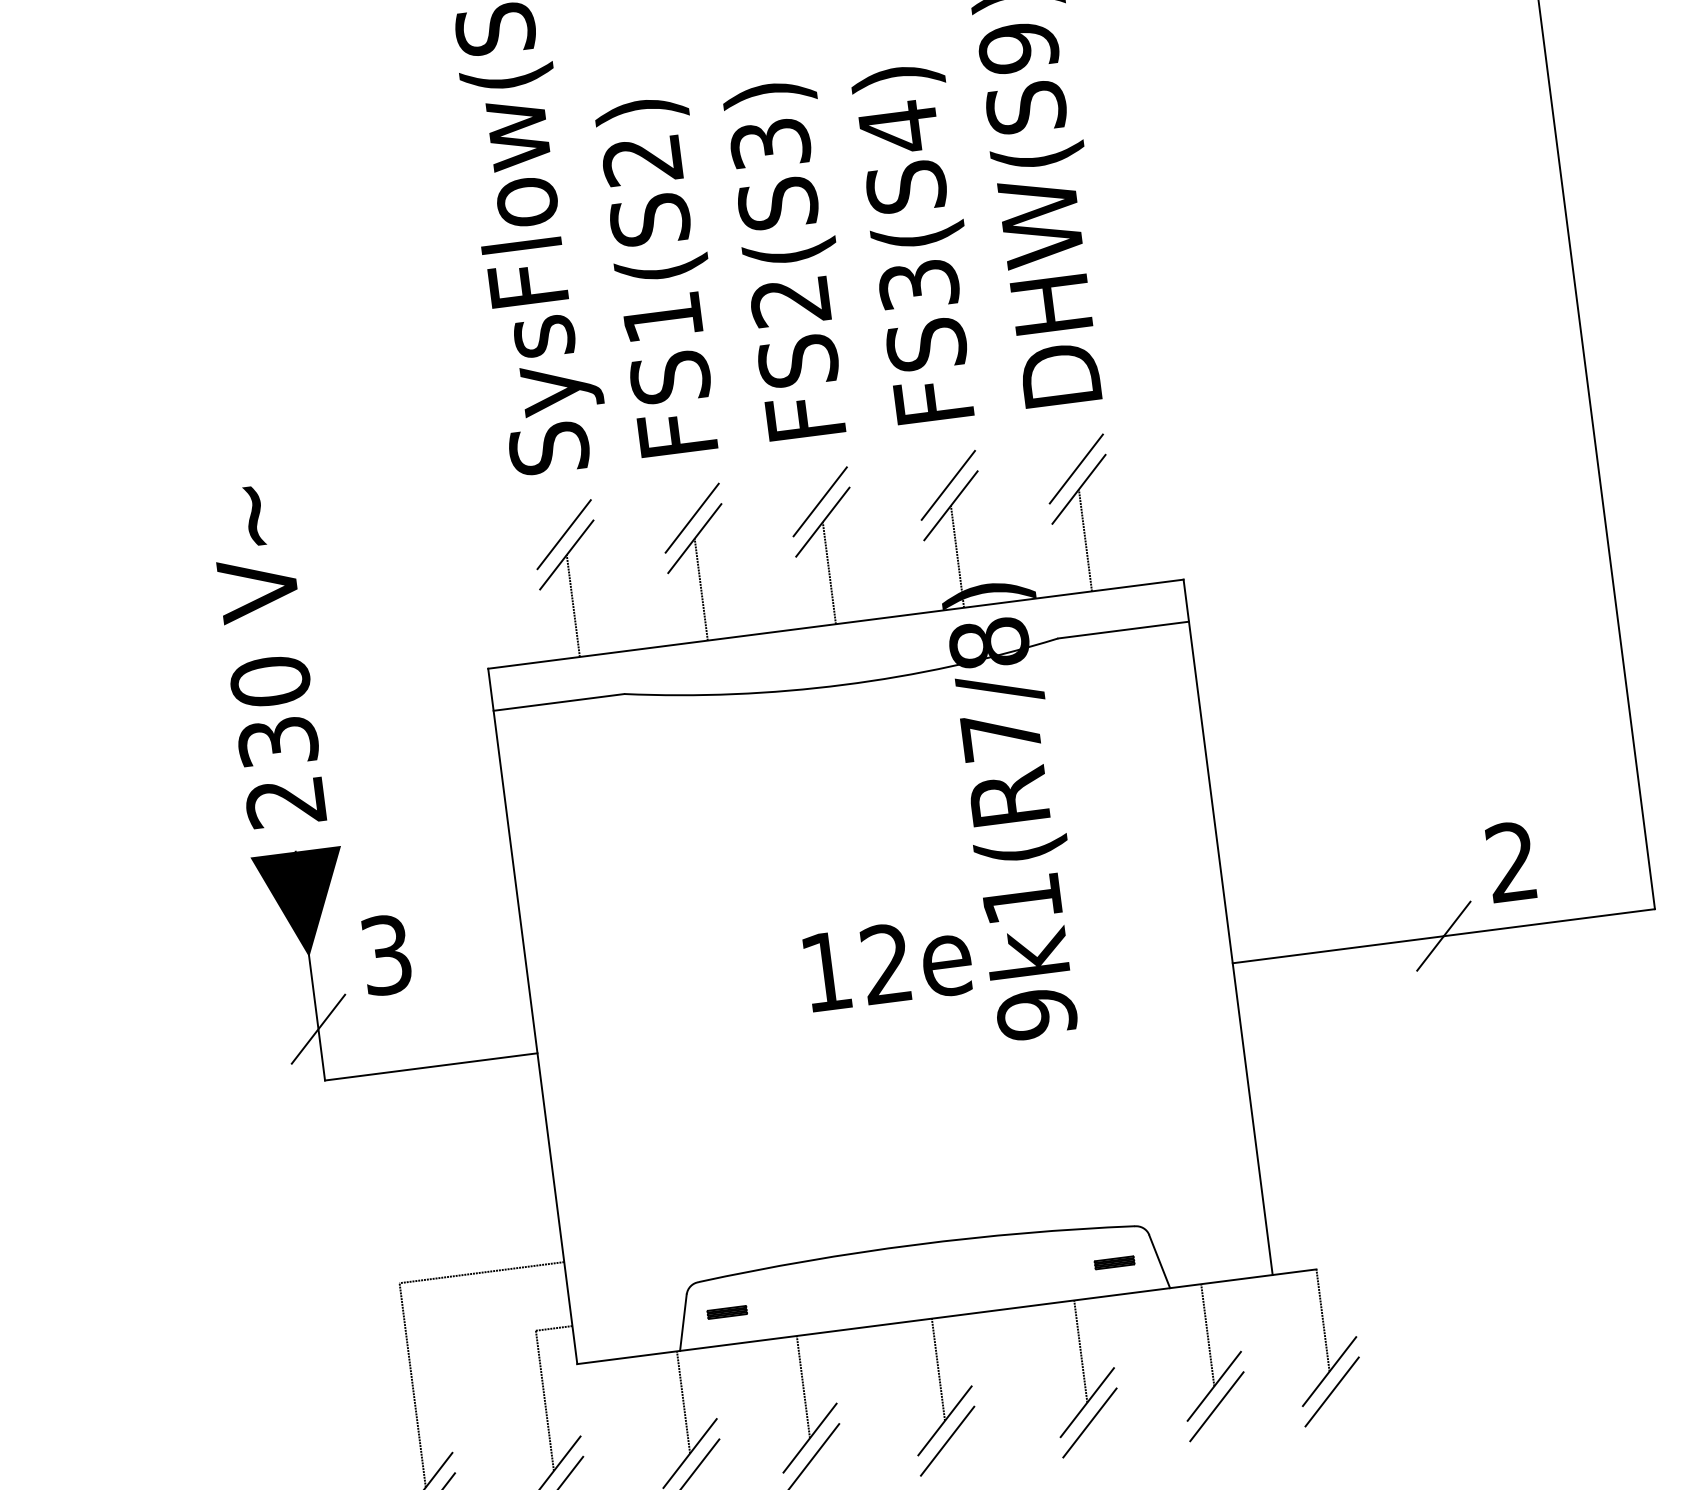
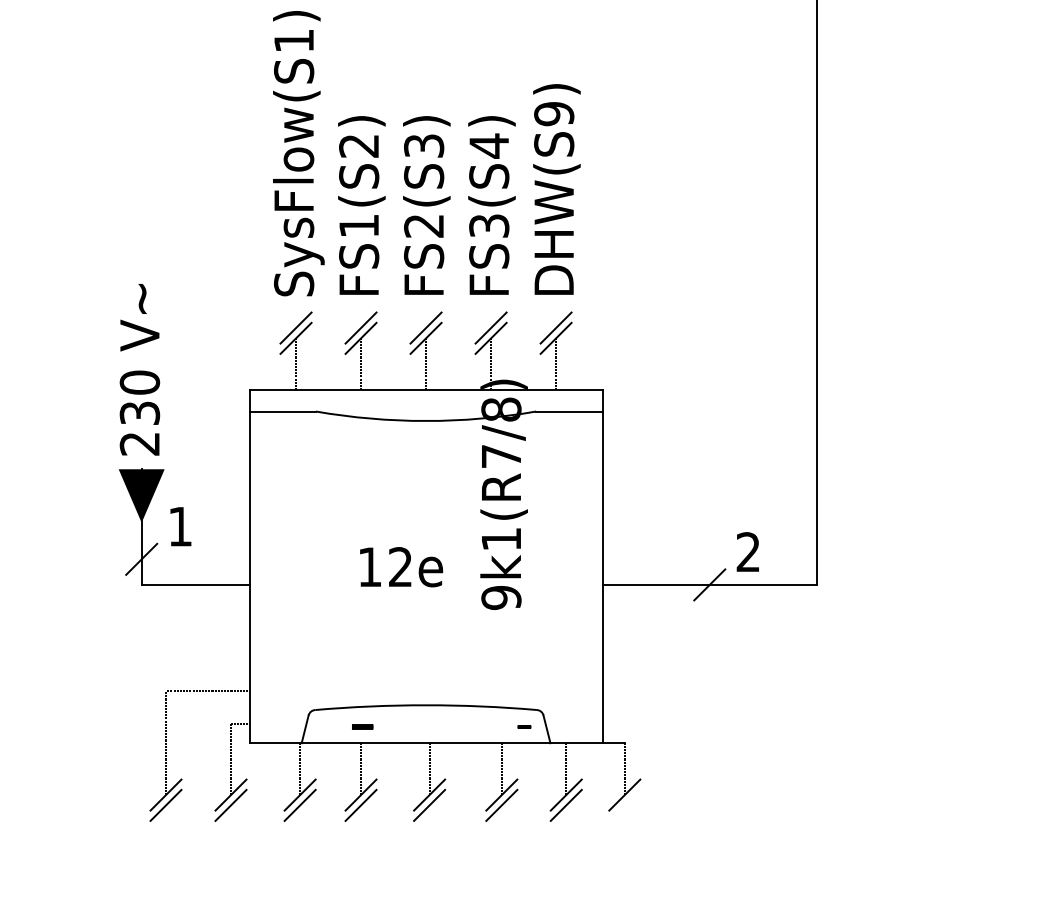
text: (384, 954) -> (179, 526), 3 -> 1
text: (888, 964) -> (401, 567), moved
part: (1114, 1261) -> (524, 726), size x0.6
part: (726, 1311) -> (362, 726), moved
line: (1331, 1390) -> (624, 804), removed

